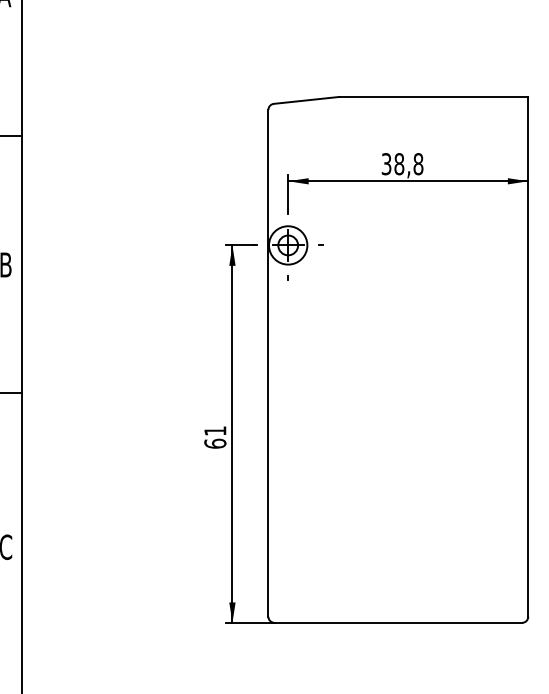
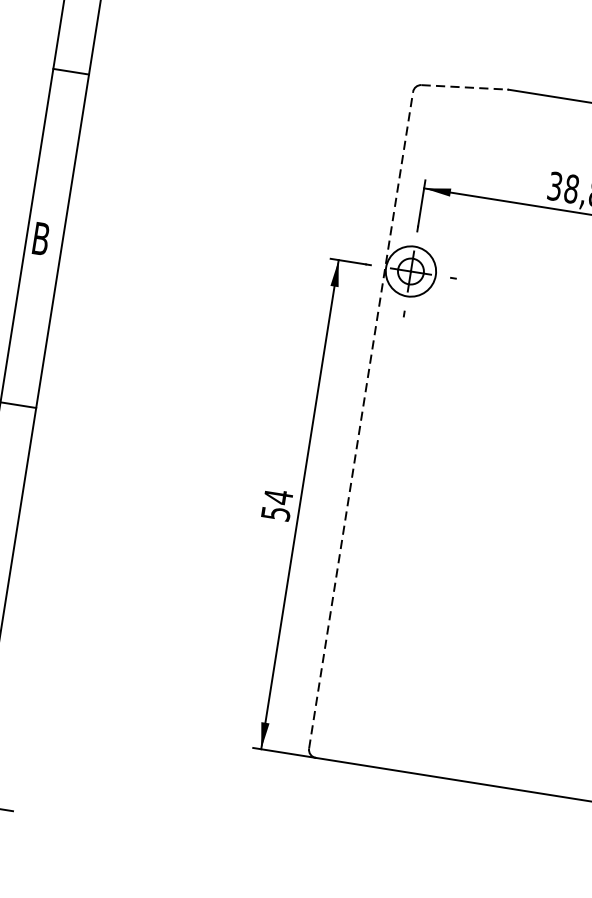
line: (306, 100) -> (464, 87), solid -> dashed
line: (268, 362) -> (361, 419), solid -> dashed
text: (215, 436) -> (277, 504), 61 -> 54

